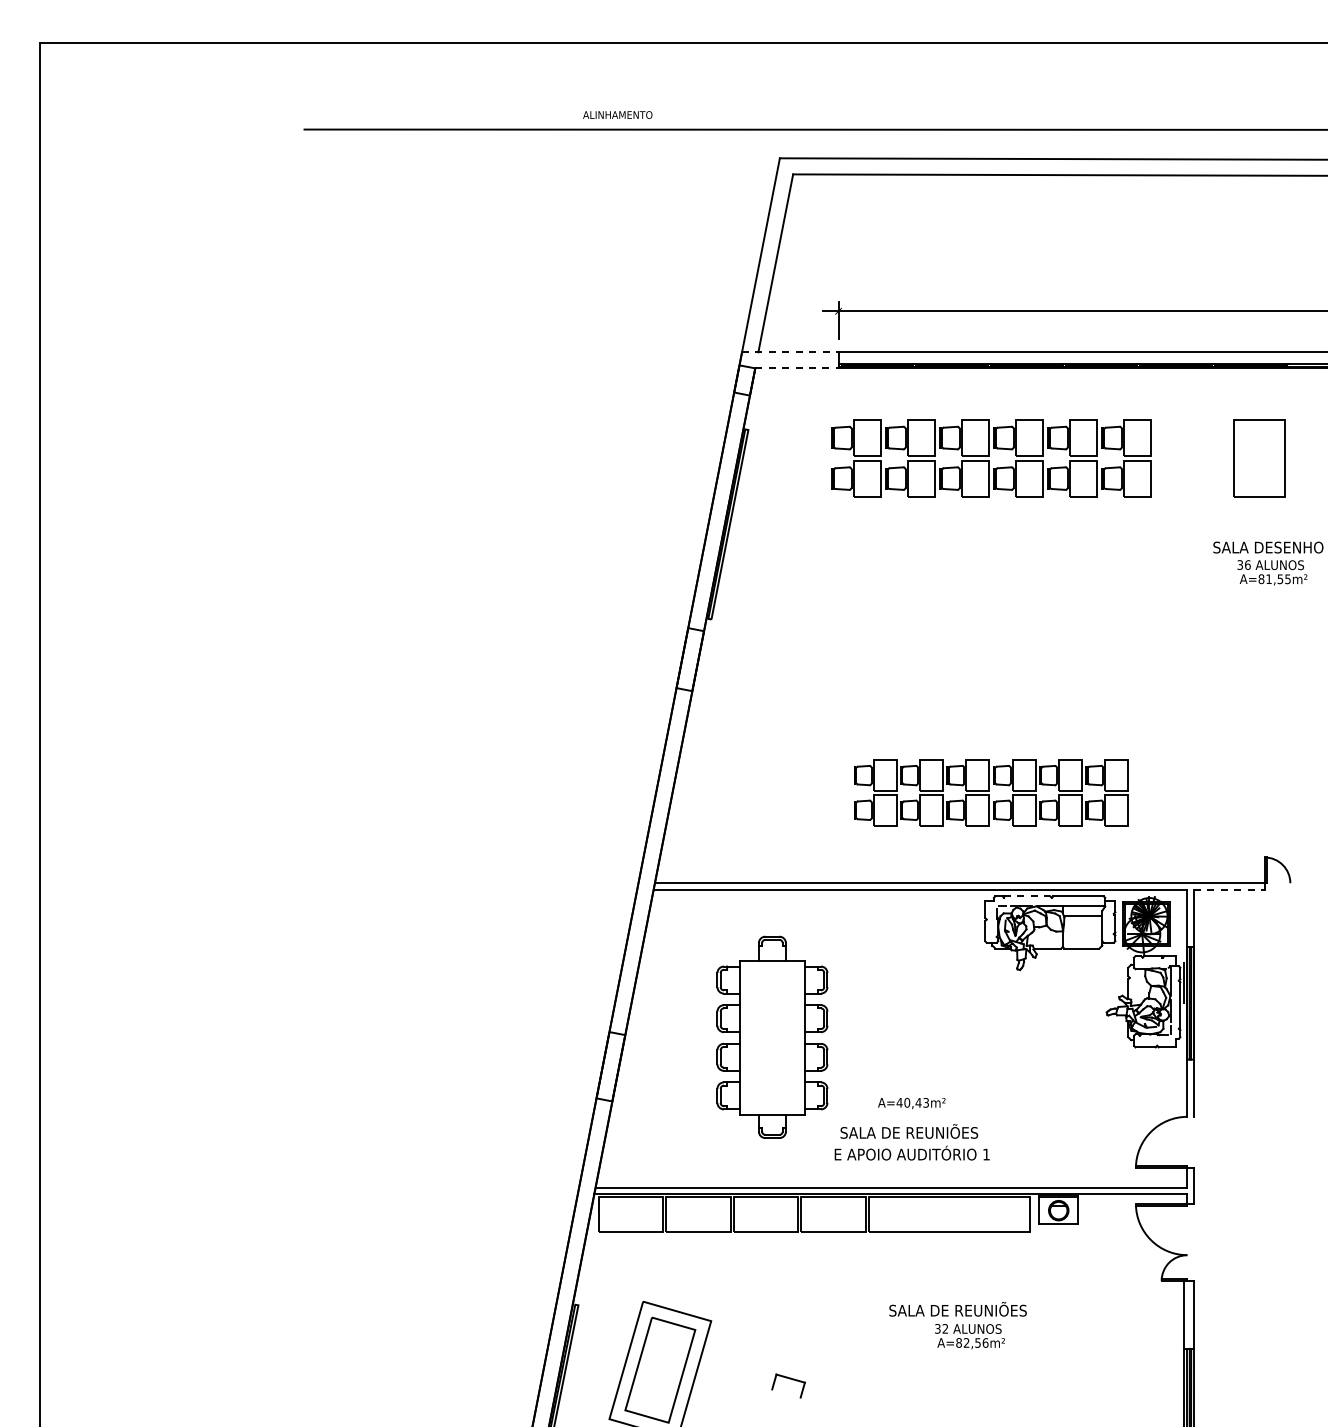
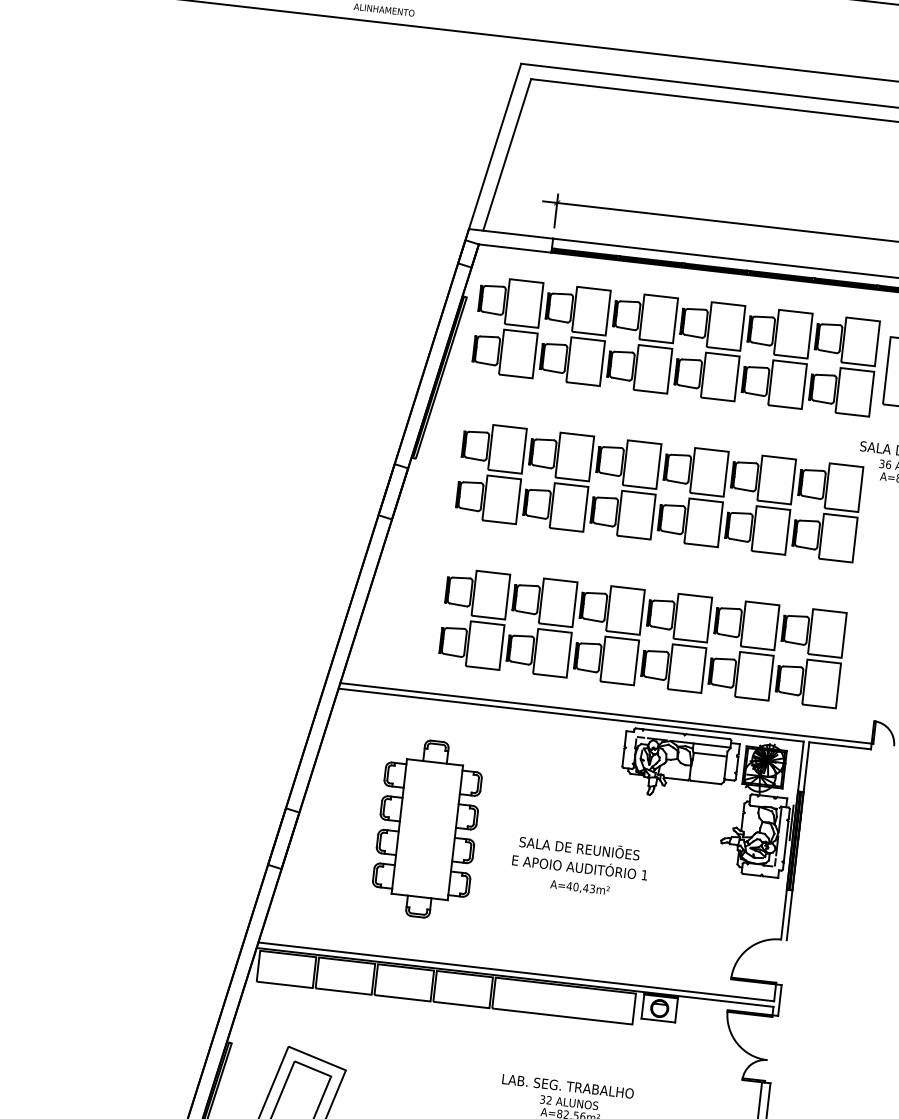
line: (790, 352) -> (511, 234), dashed -> solid
line: (796, 368) -> (514, 248), dashed -> solid
part: (991, 458) -> (675, 346), size x1.43
part: (991, 625) -> (659, 491), added
part: (991, 792) -> (642, 637), size x1.67
line: (1229, 889) -> (840, 745), dashed -> solid
line: (1027, 896) -> (663, 731), dashed -> solid
text: (911, 1103) -> (579, 888), moved
text: (911, 1142) -> (580, 857), moved
text: (964, 1309) -> (567, 1085), SALA DE REUNIÕES -> LAB. SEG. TRABALHO

